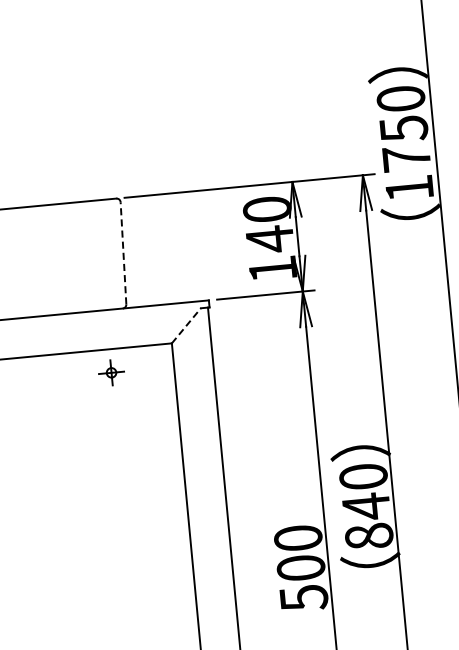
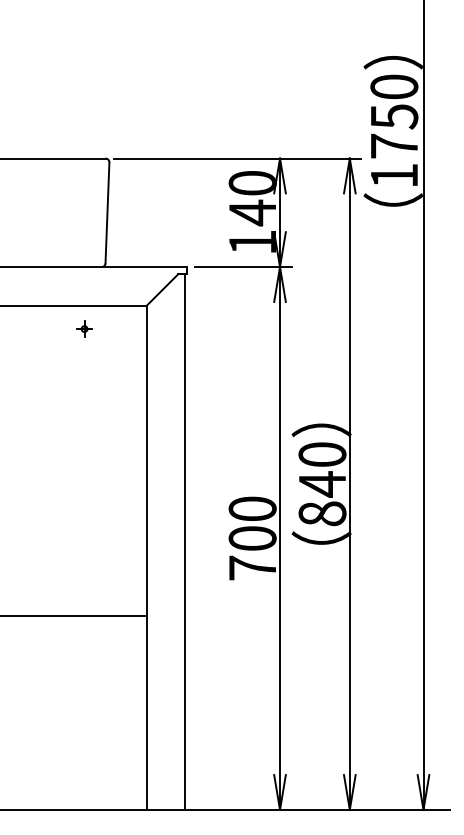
line: (123, 252) -> (107, 212), dashed -> solid
line: (186, 325) -> (162, 289), dashed -> solid
part: (111, 372) -> (84, 328), size x0.62
text: (303, 598) -> (252, 568), 500 -> 700

